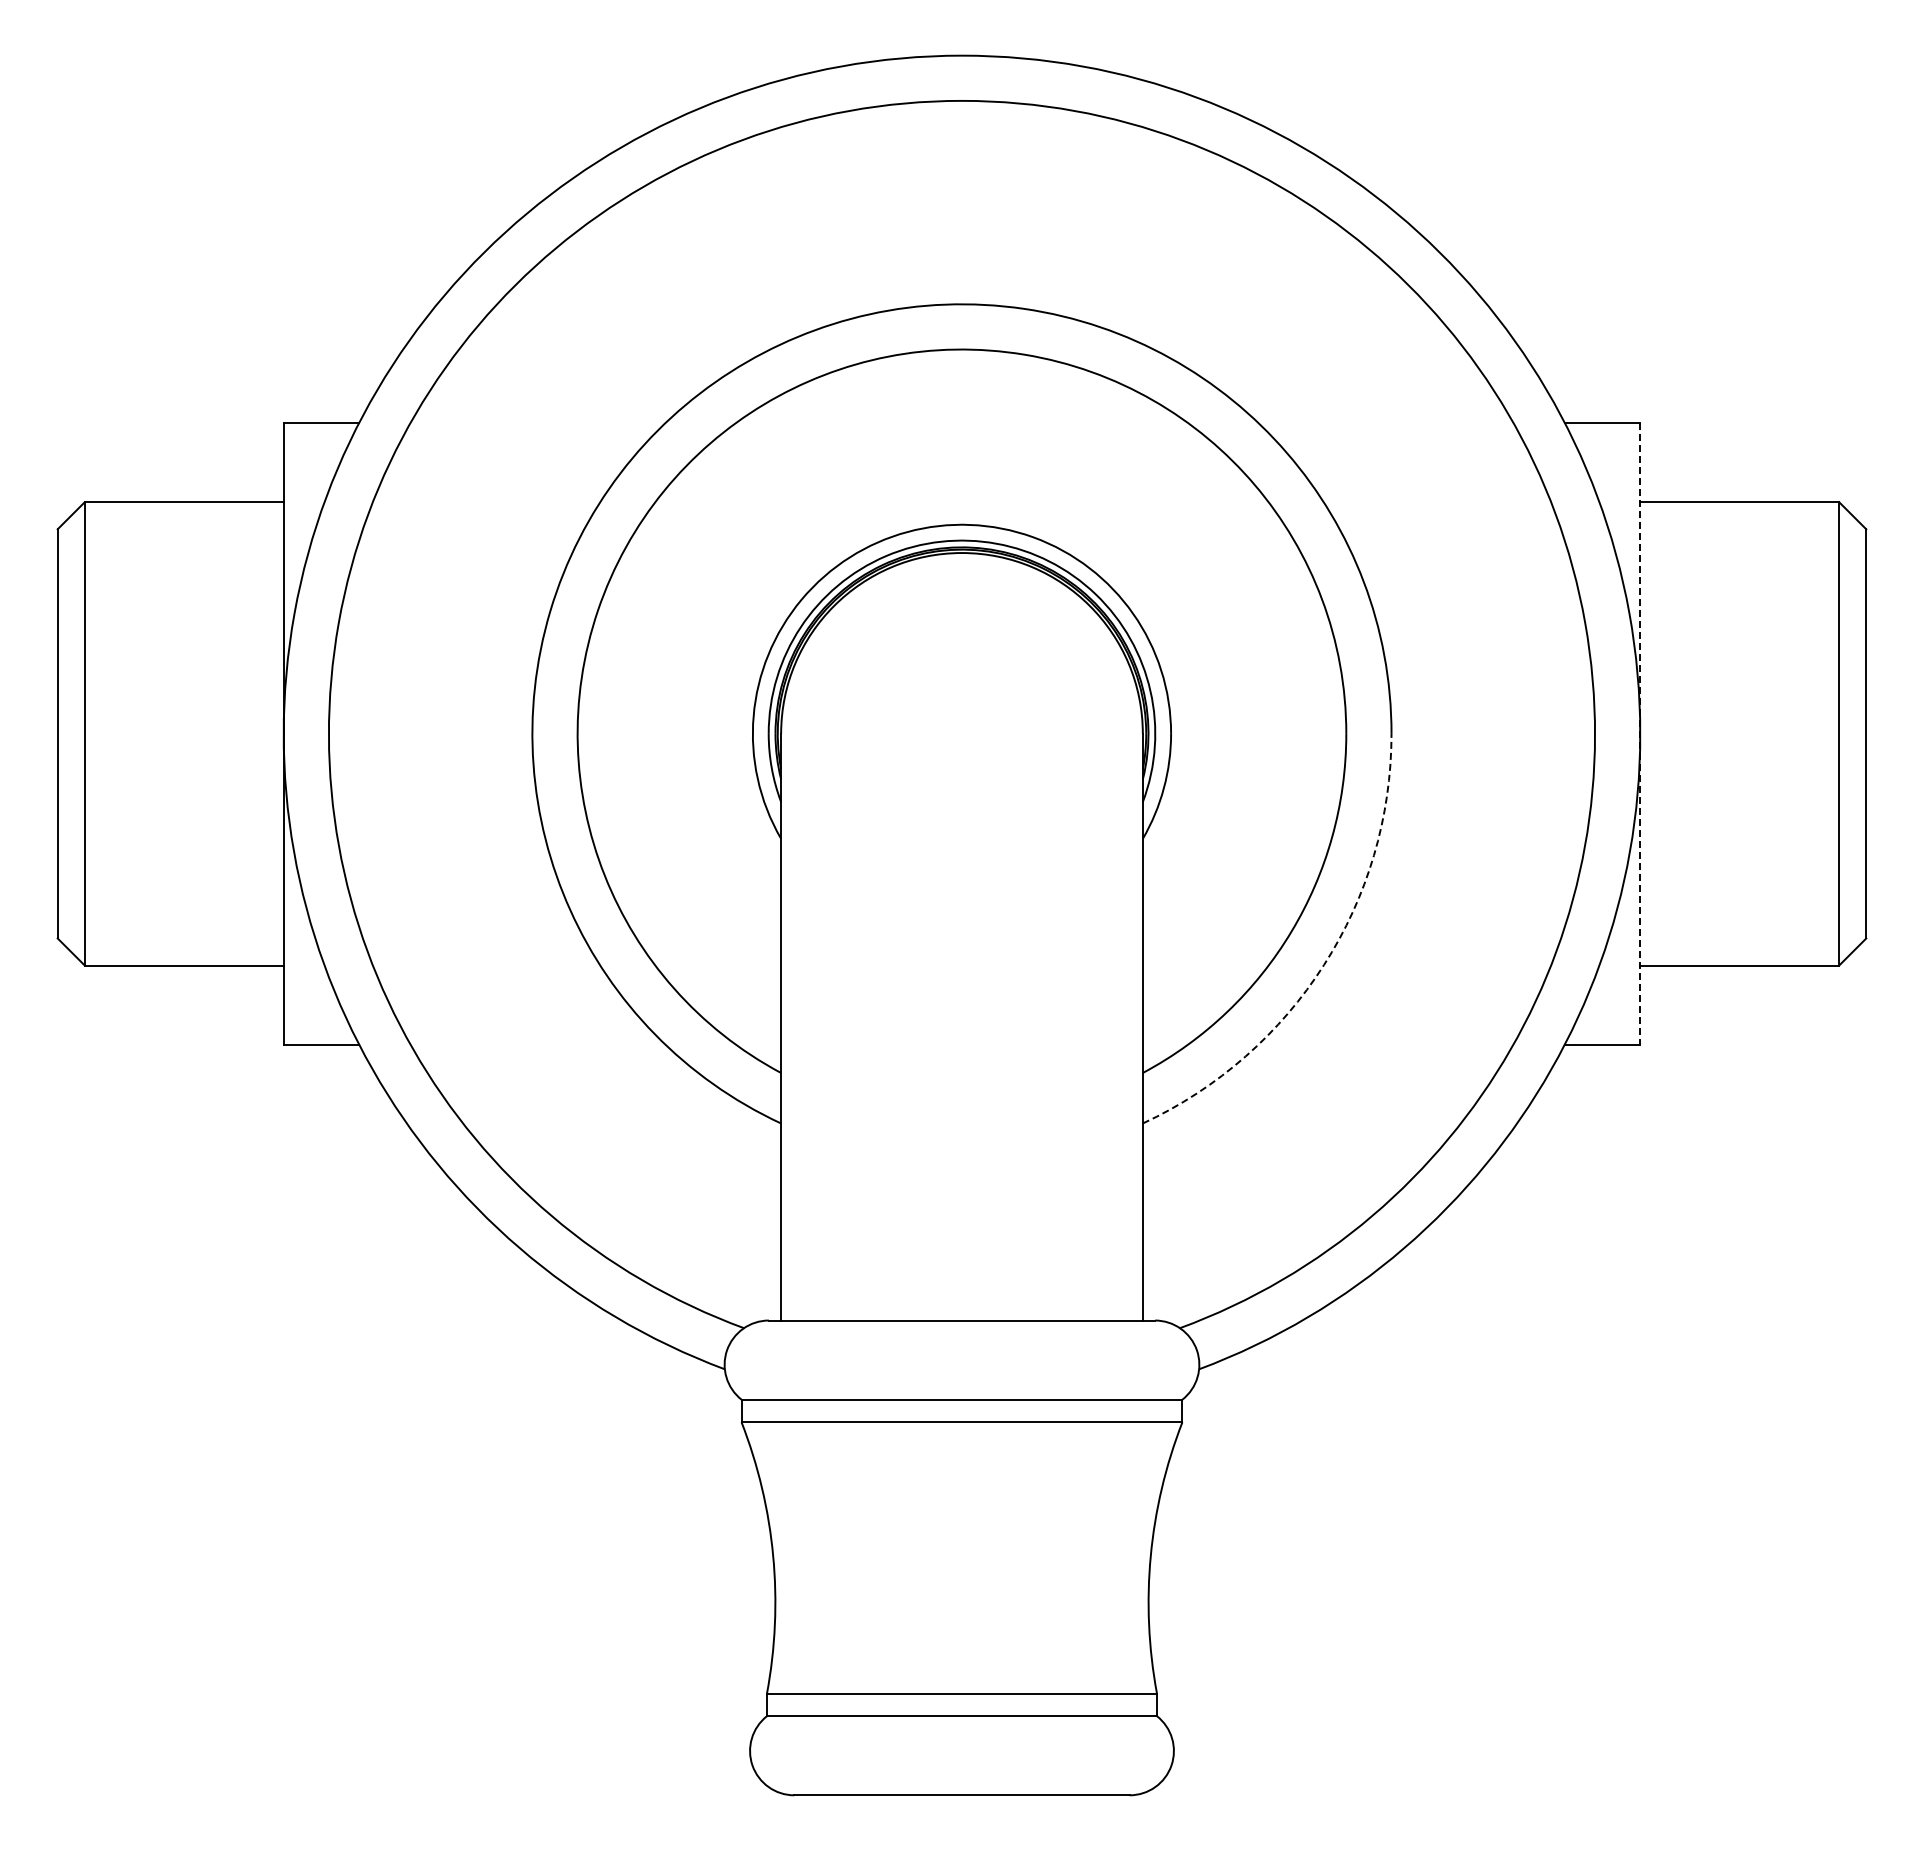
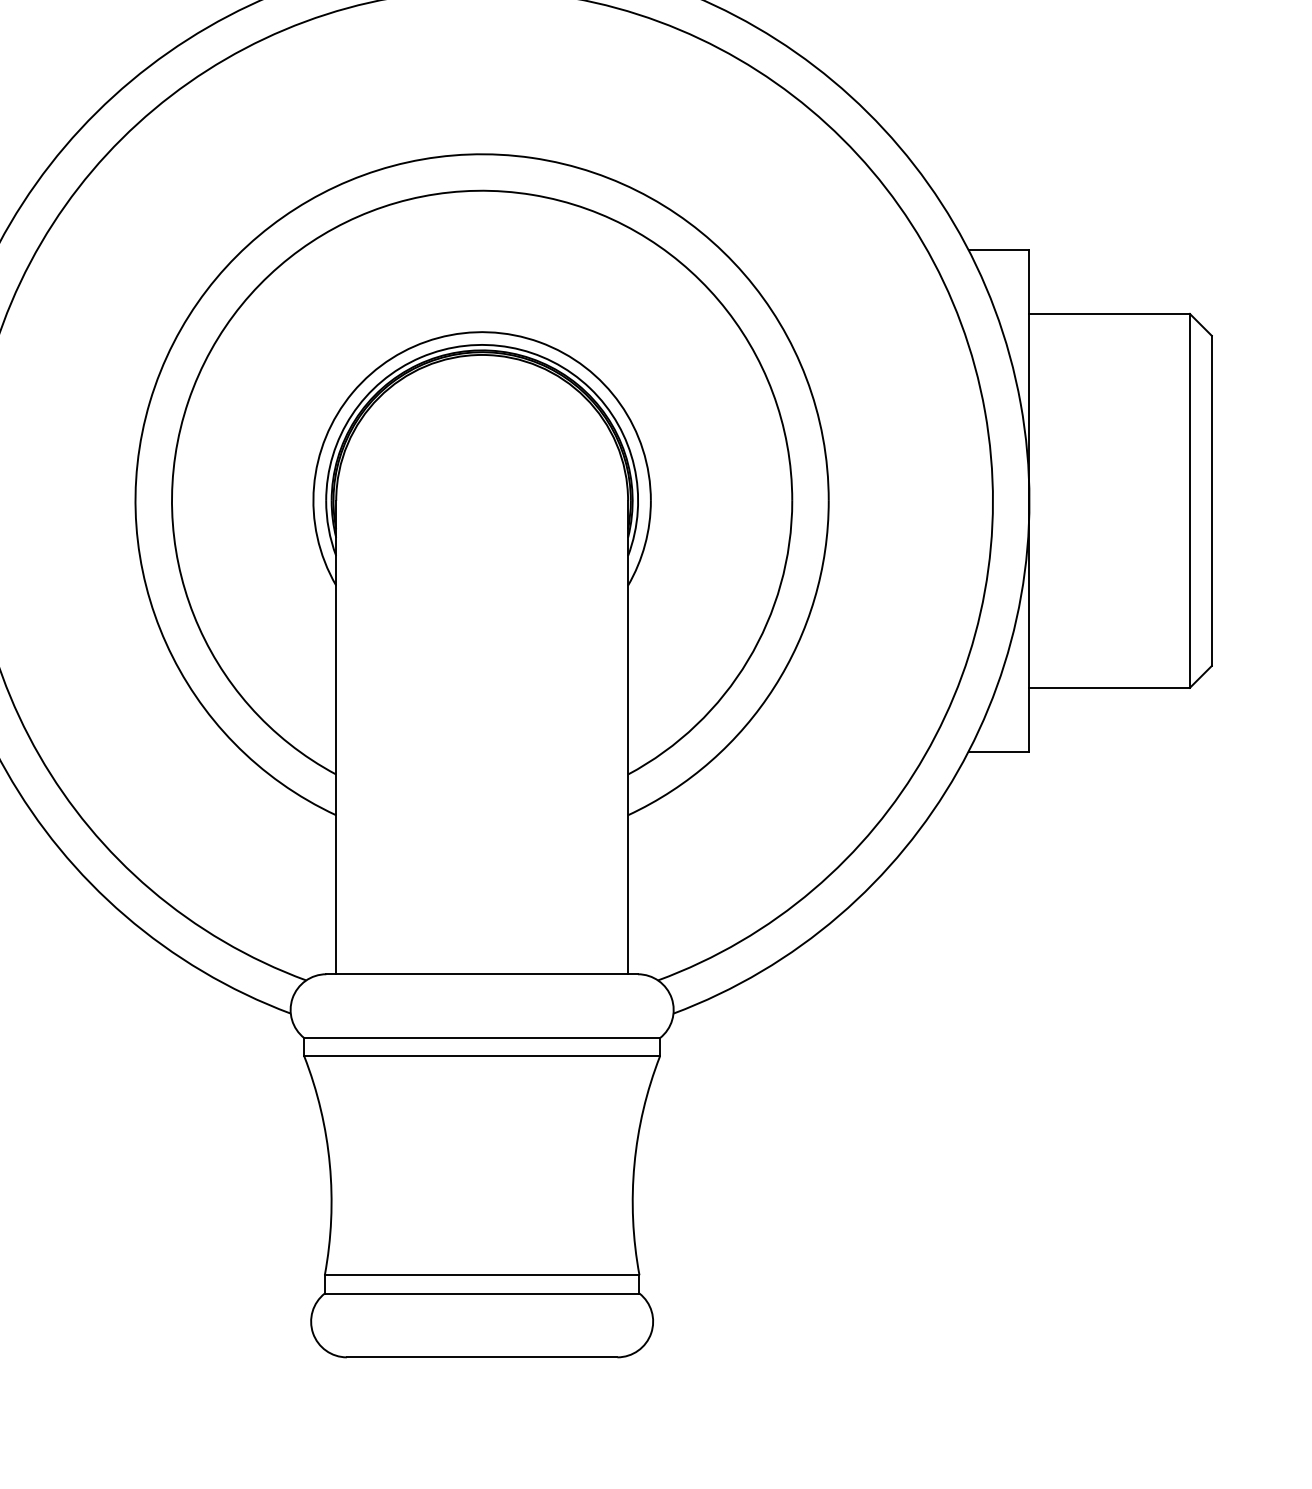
line: (1640, 733) -> (1029, 500), dashed -> solid
arc: (1324, 964) -> (774, 686), dashed -> solid

